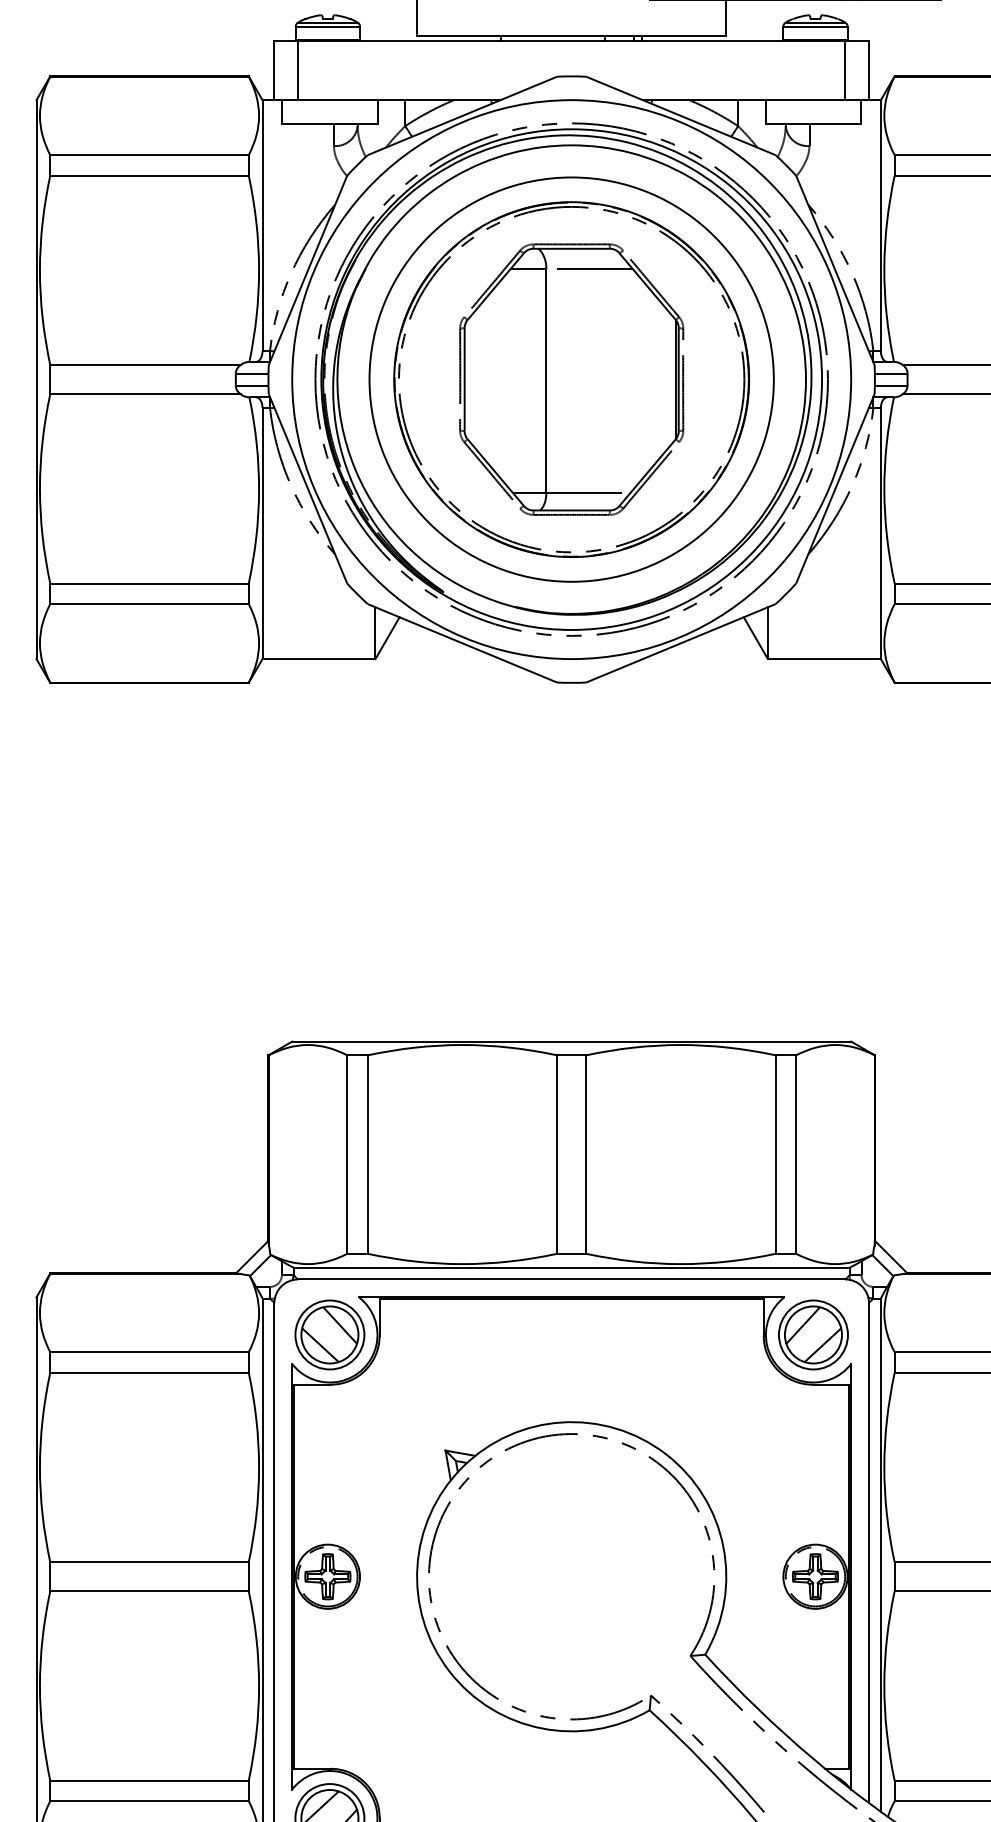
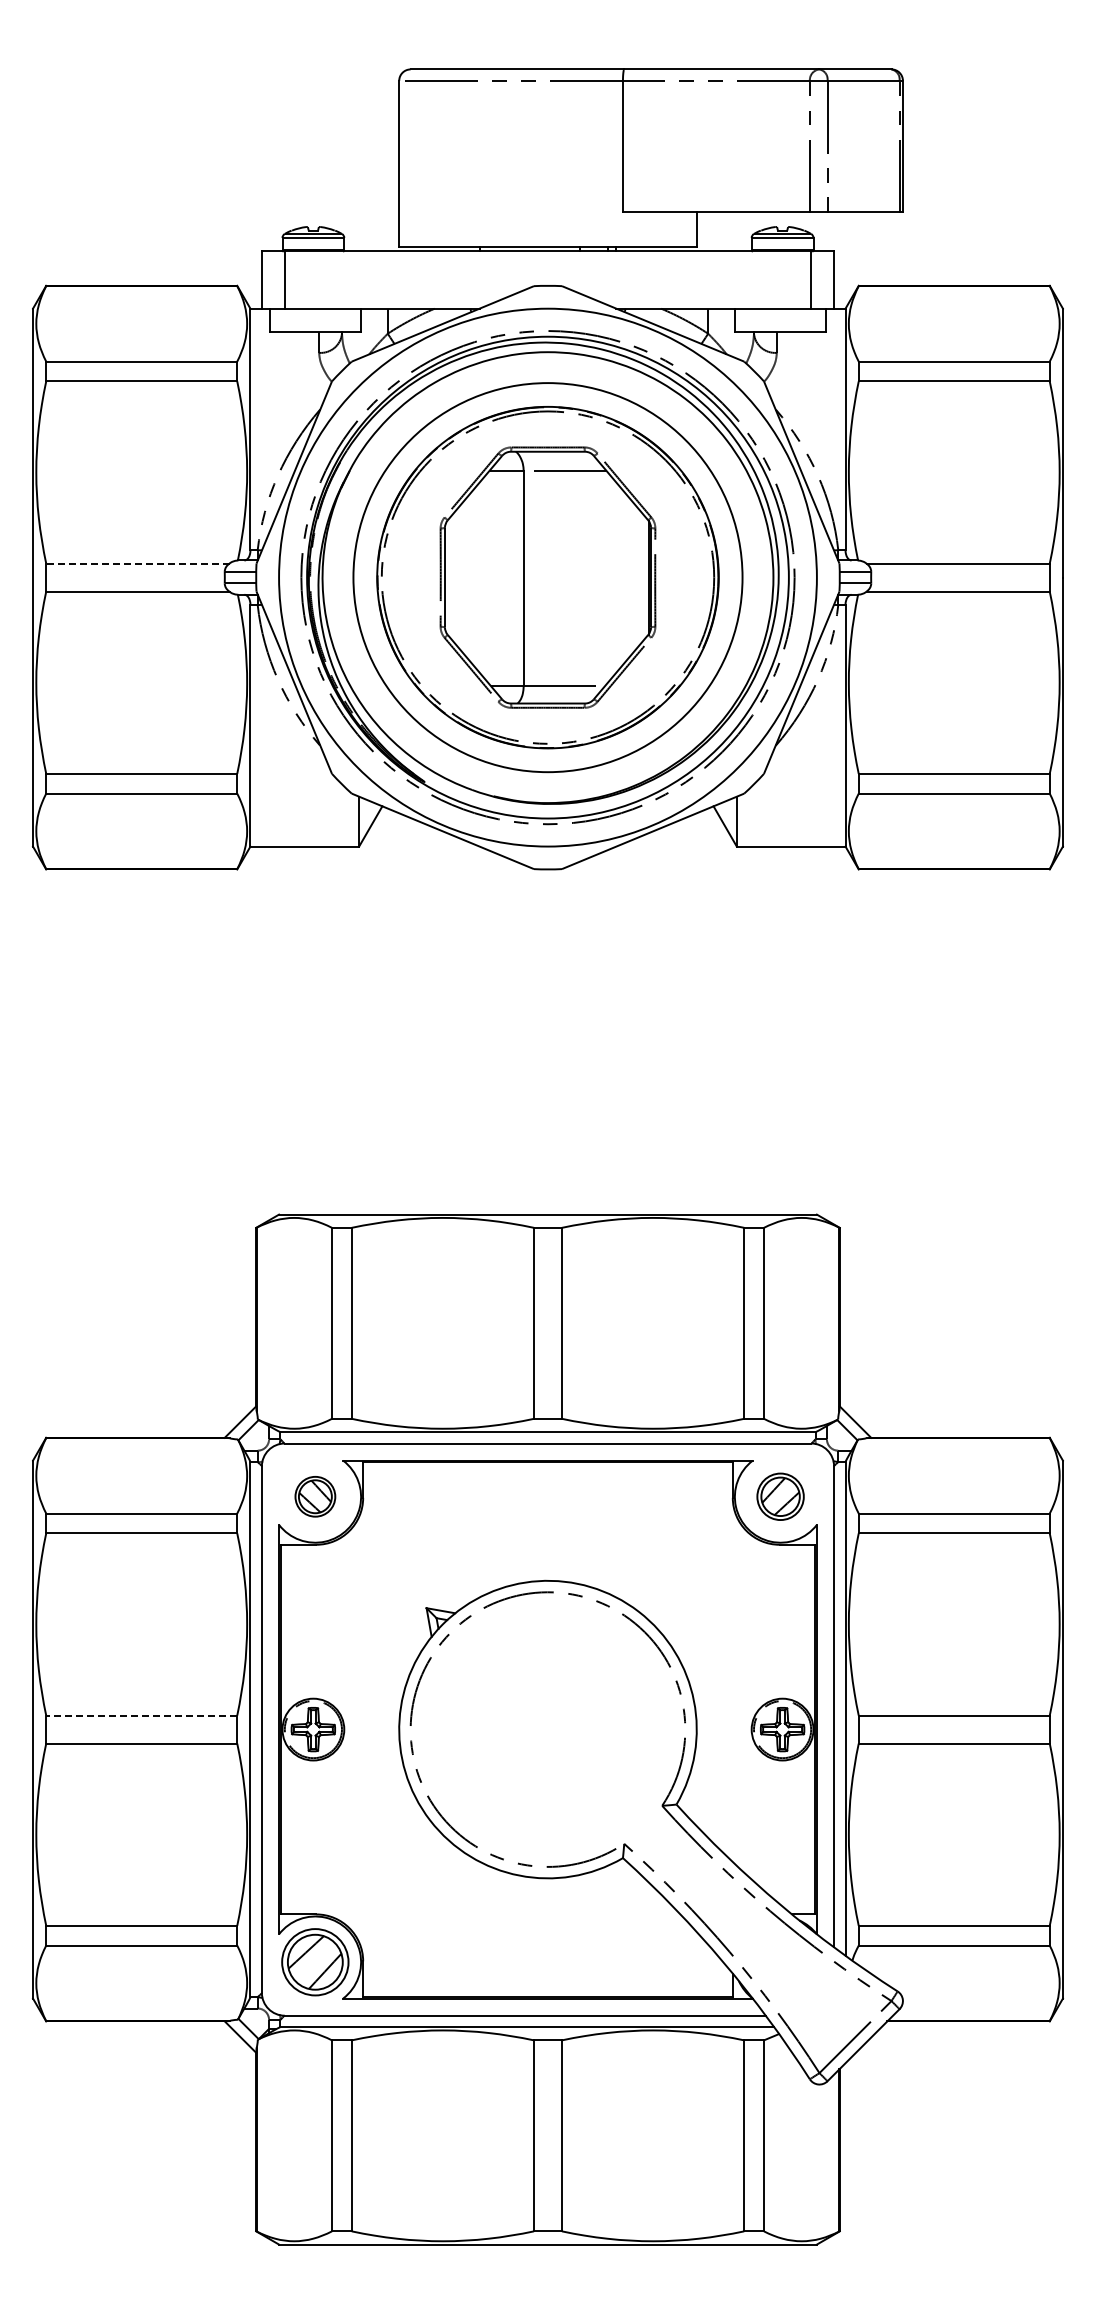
line: (145, 364) -> (137, 563), solid -> dashed
part: (330, 1334) -> (315, 1496), size x0.6
part: (813, 1334) -> (780, 1496), size x0.7
line: (149, 1562) -> (141, 1715), solid -> dashed

